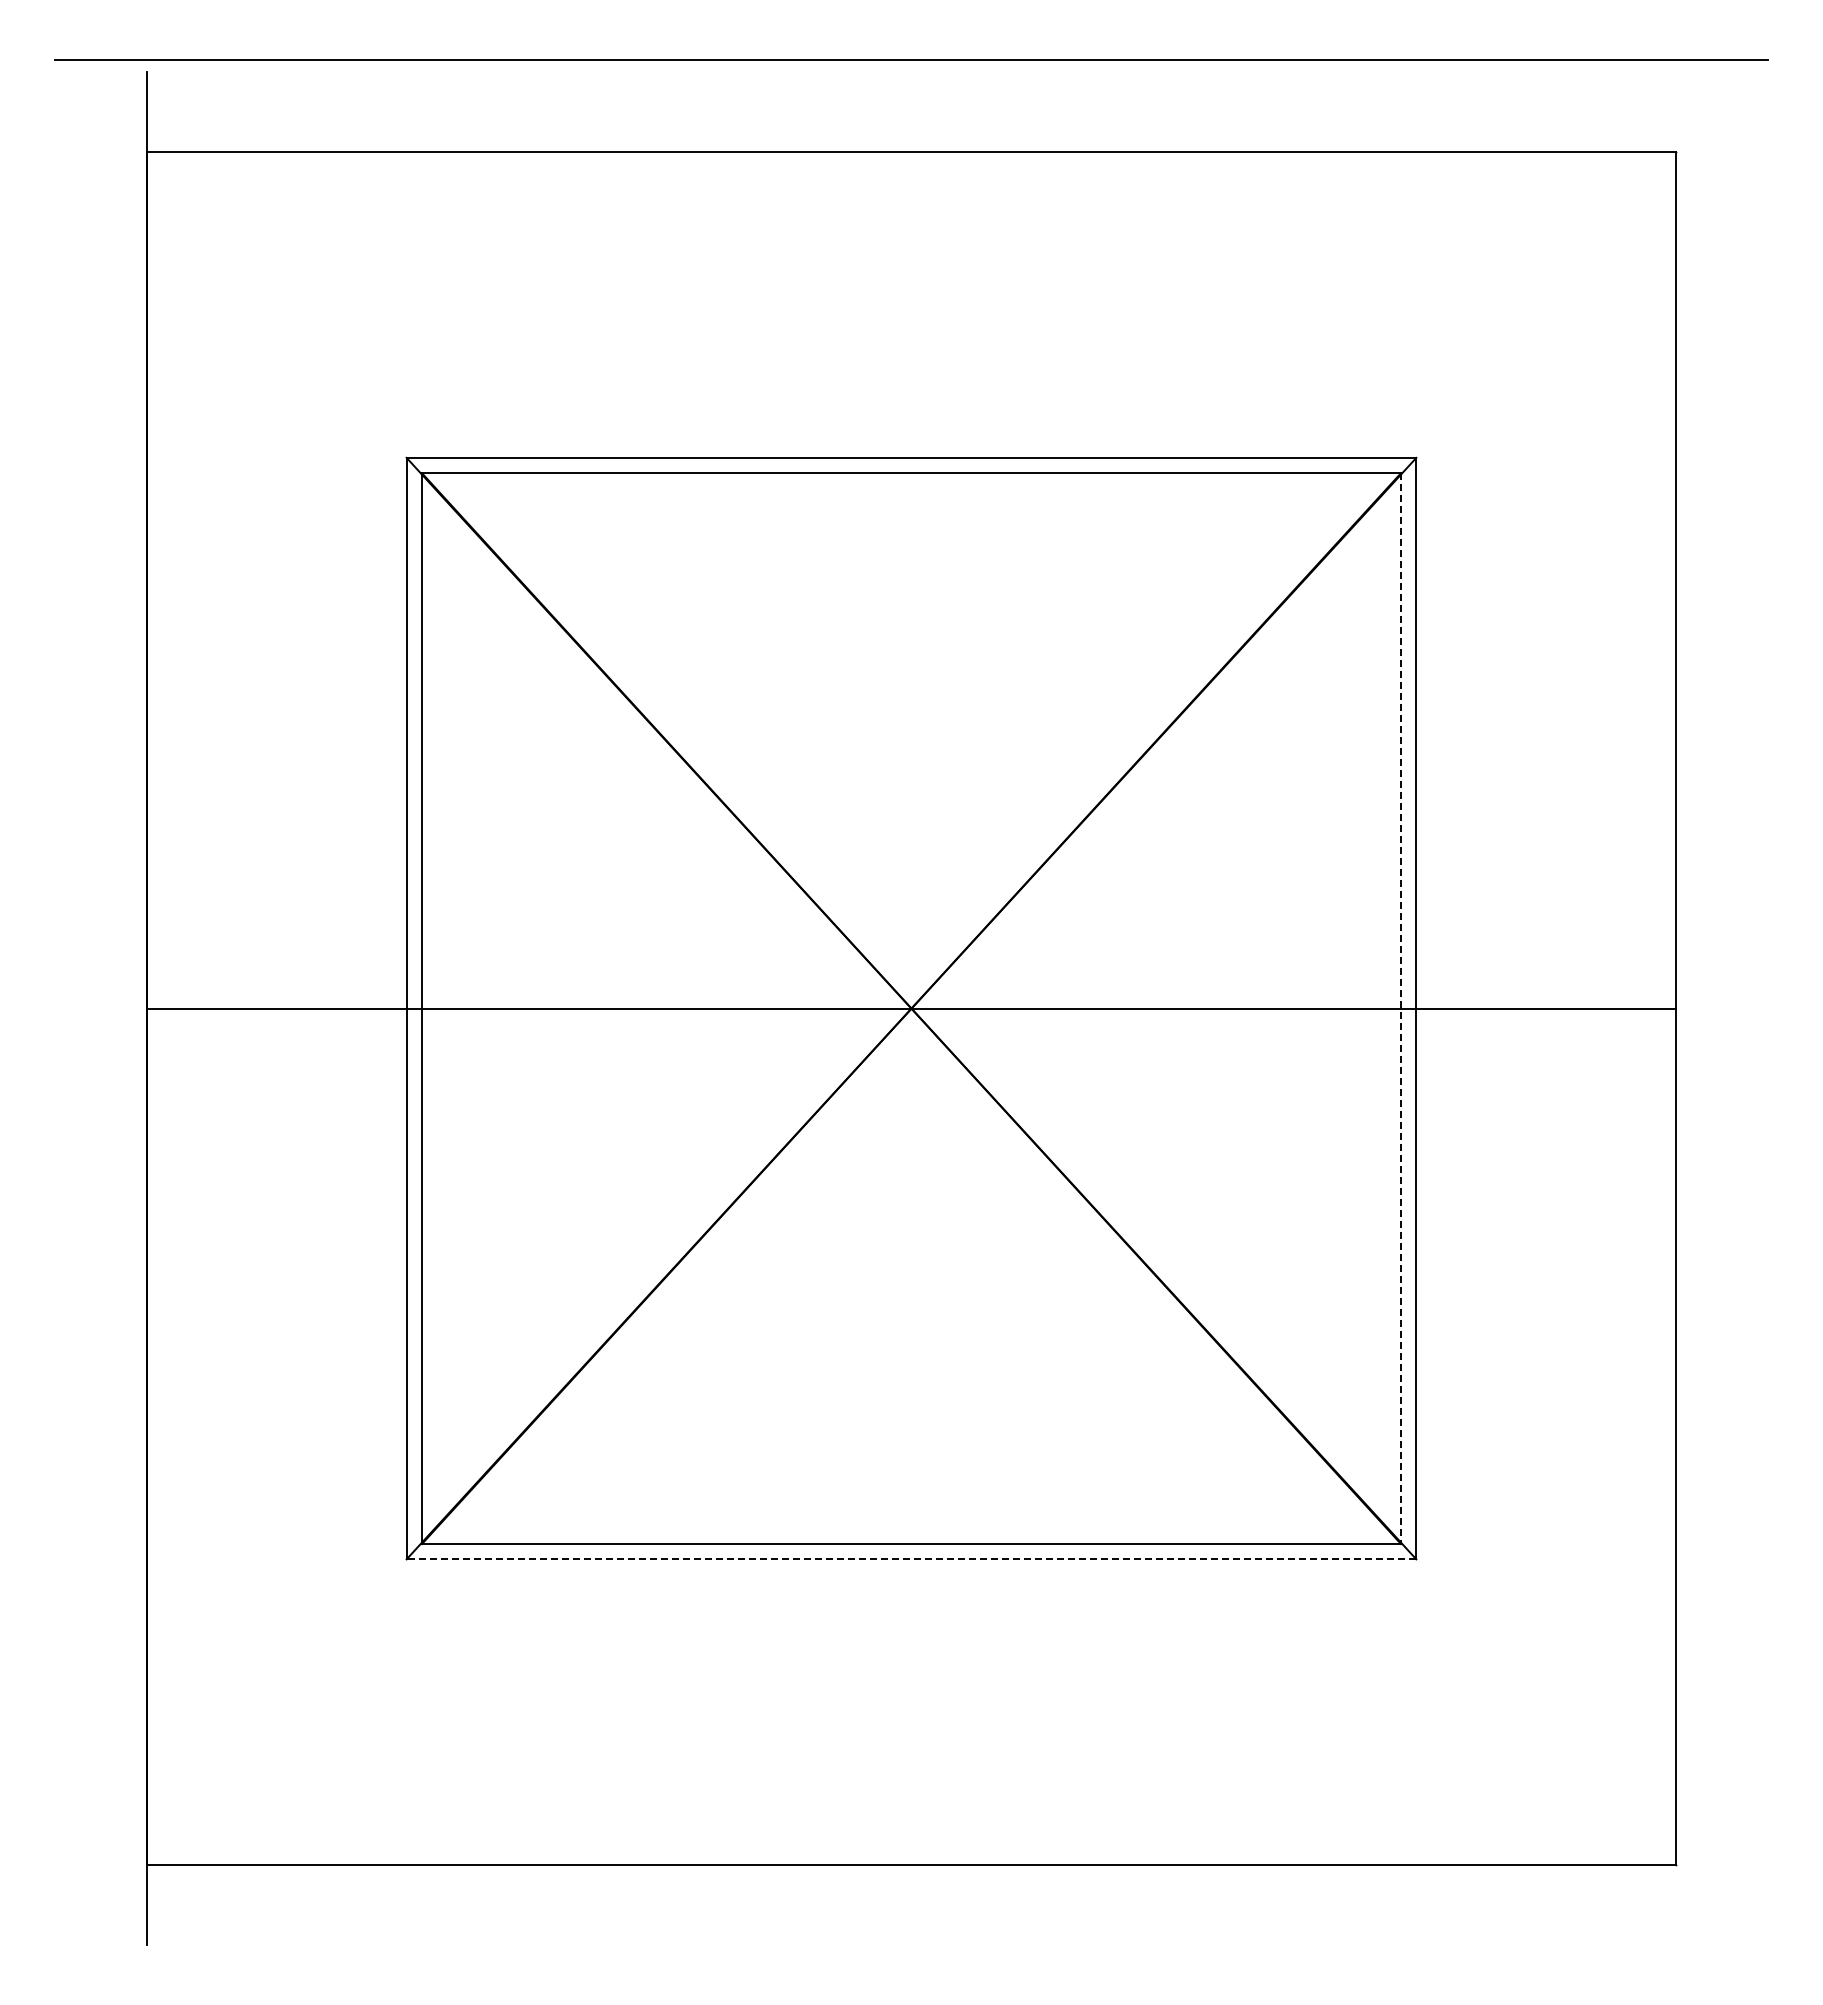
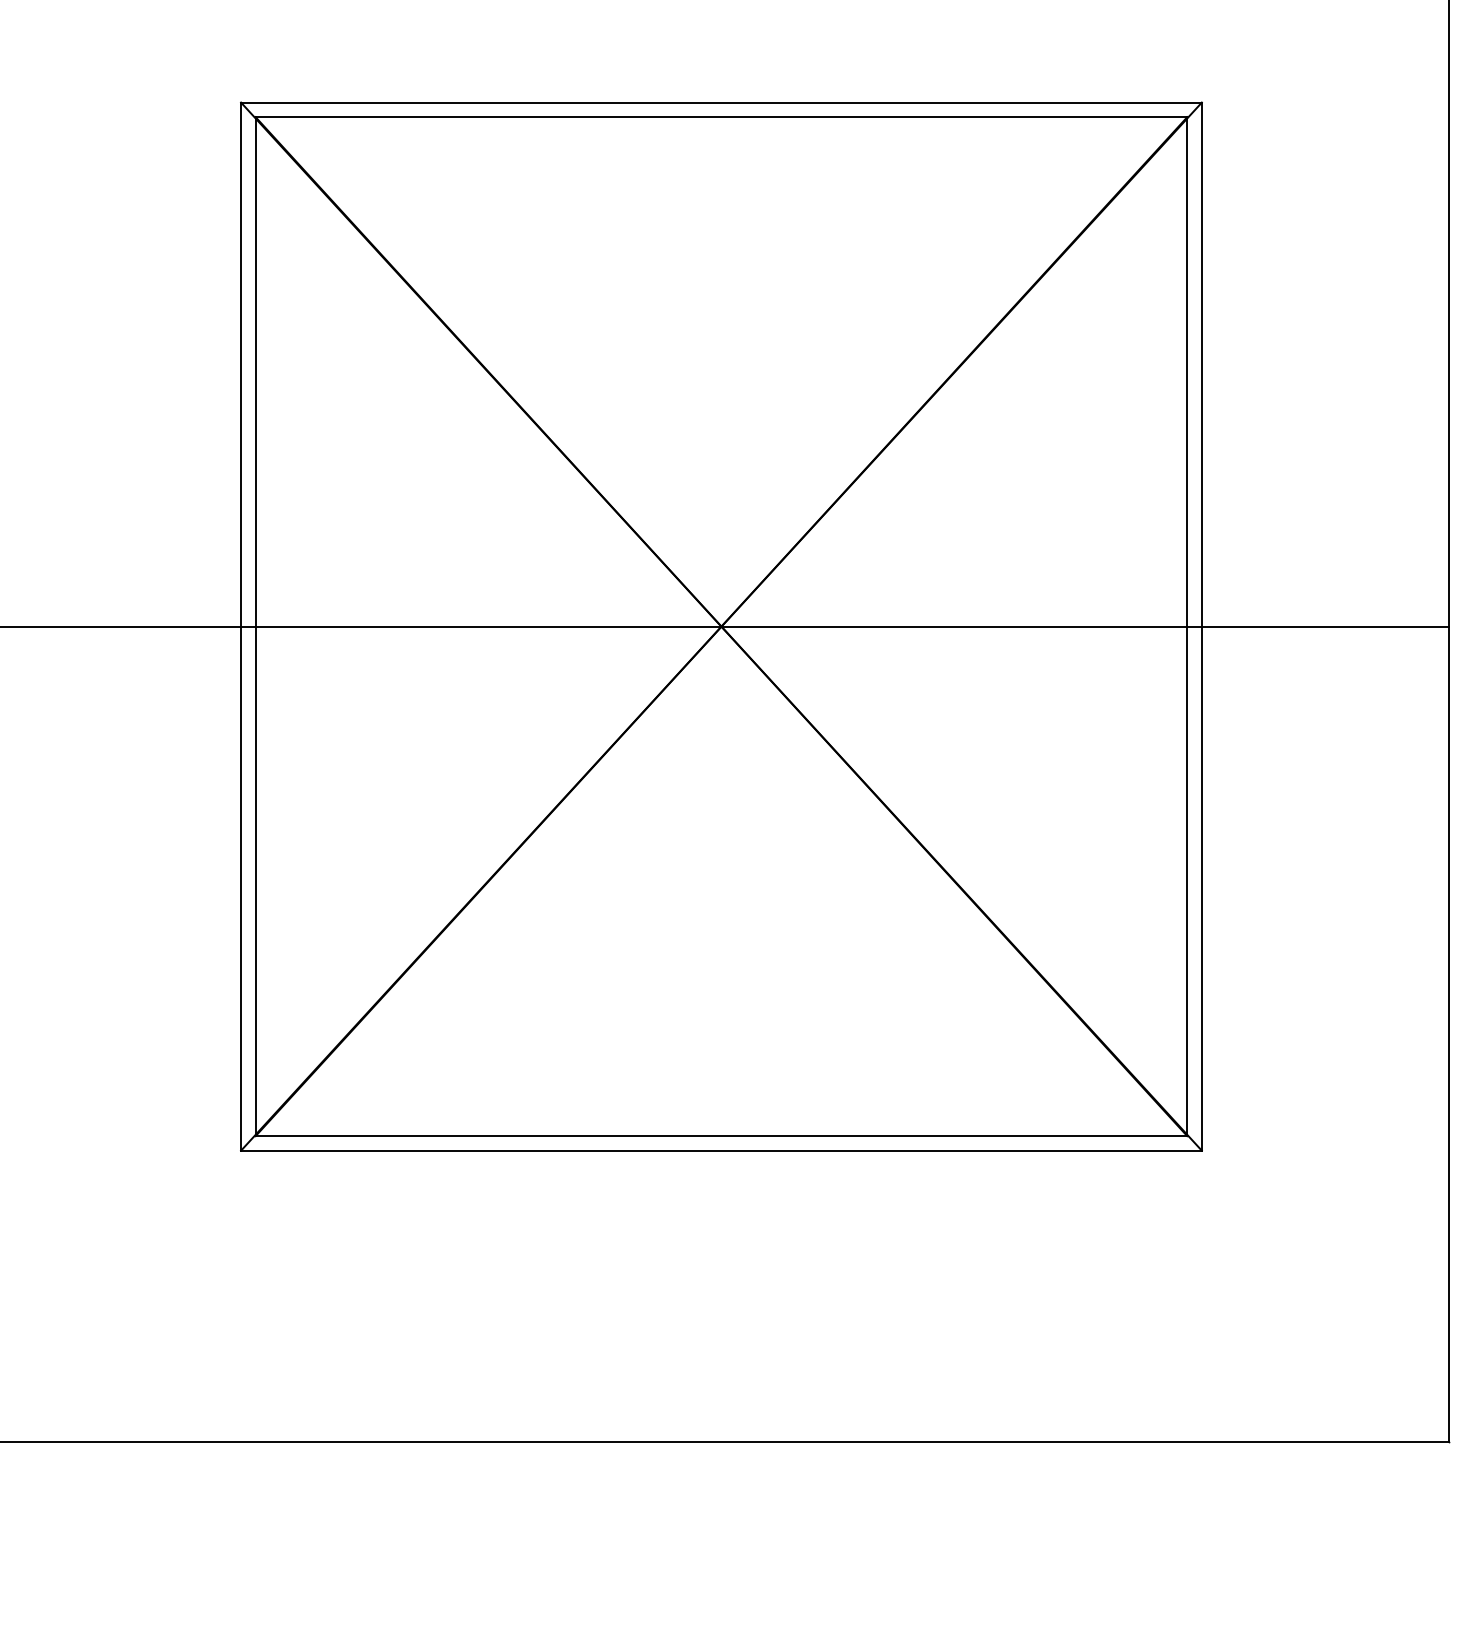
line: (1401, 1009) -> (1187, 627), dashed -> solid
line: (911, 1559) -> (721, 1150), dashed -> solid

